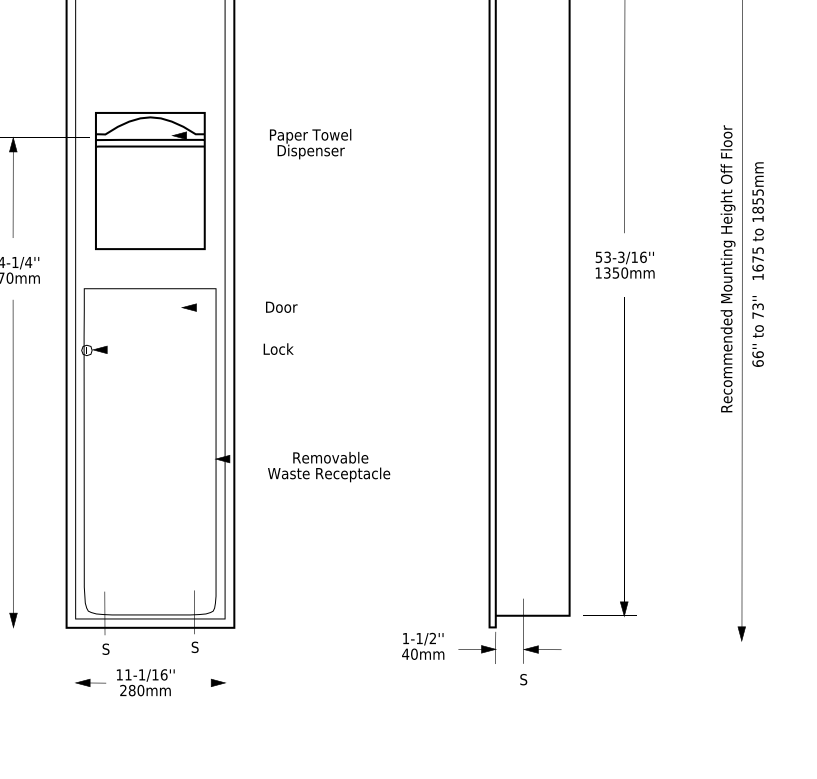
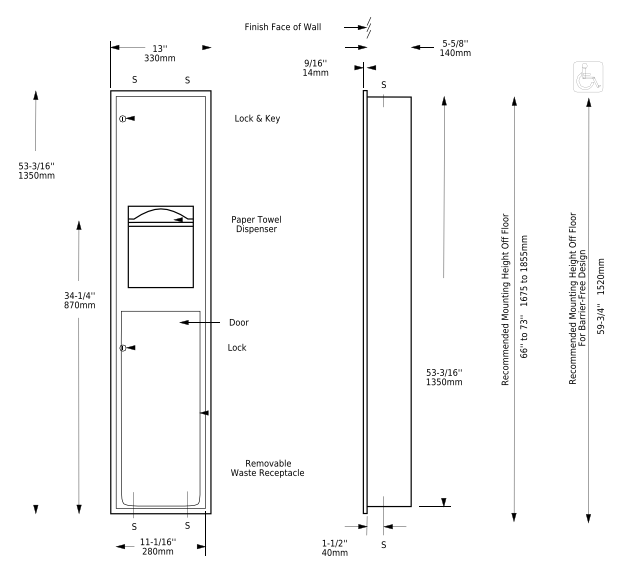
text: (623, 265) -> (443, 377), moved
text: (329, 466) -> (267, 468), moved
text: (422, 645) -> (334, 547), moved

